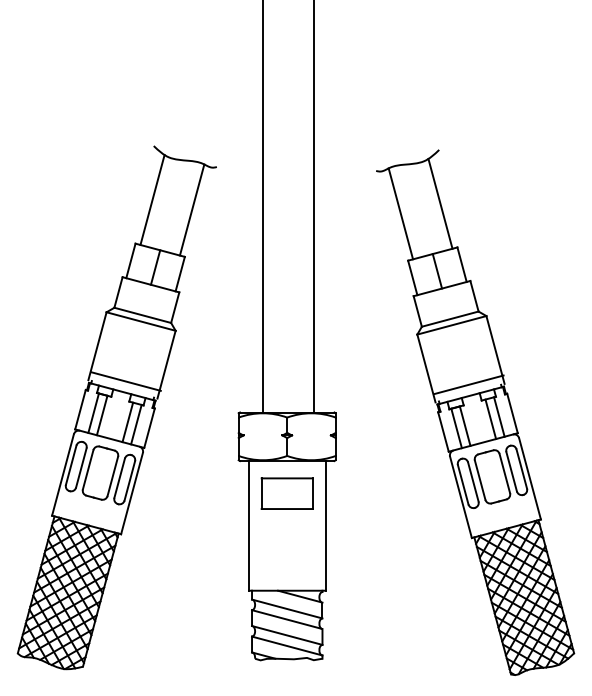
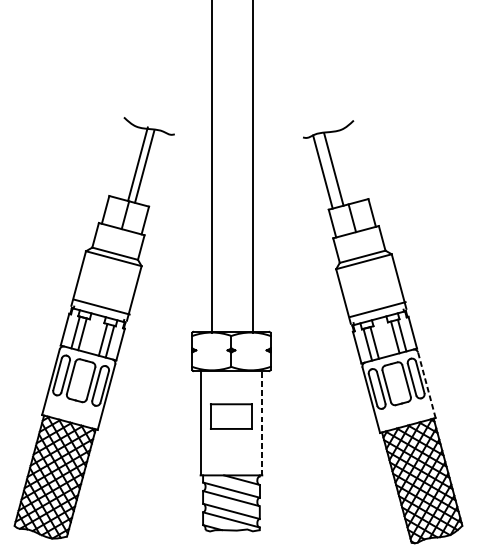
line: (152, 199) -> (144, 166), moved
line: (440, 203) -> (333, 169), moved
line: (191, 209) -> (137, 163), moved
line: (529, 478) -> (426, 385), solid -> dashed
part: (286, 493) -> (230, 416), moved
line: (325, 525) -> (262, 422), solid -> dashed

